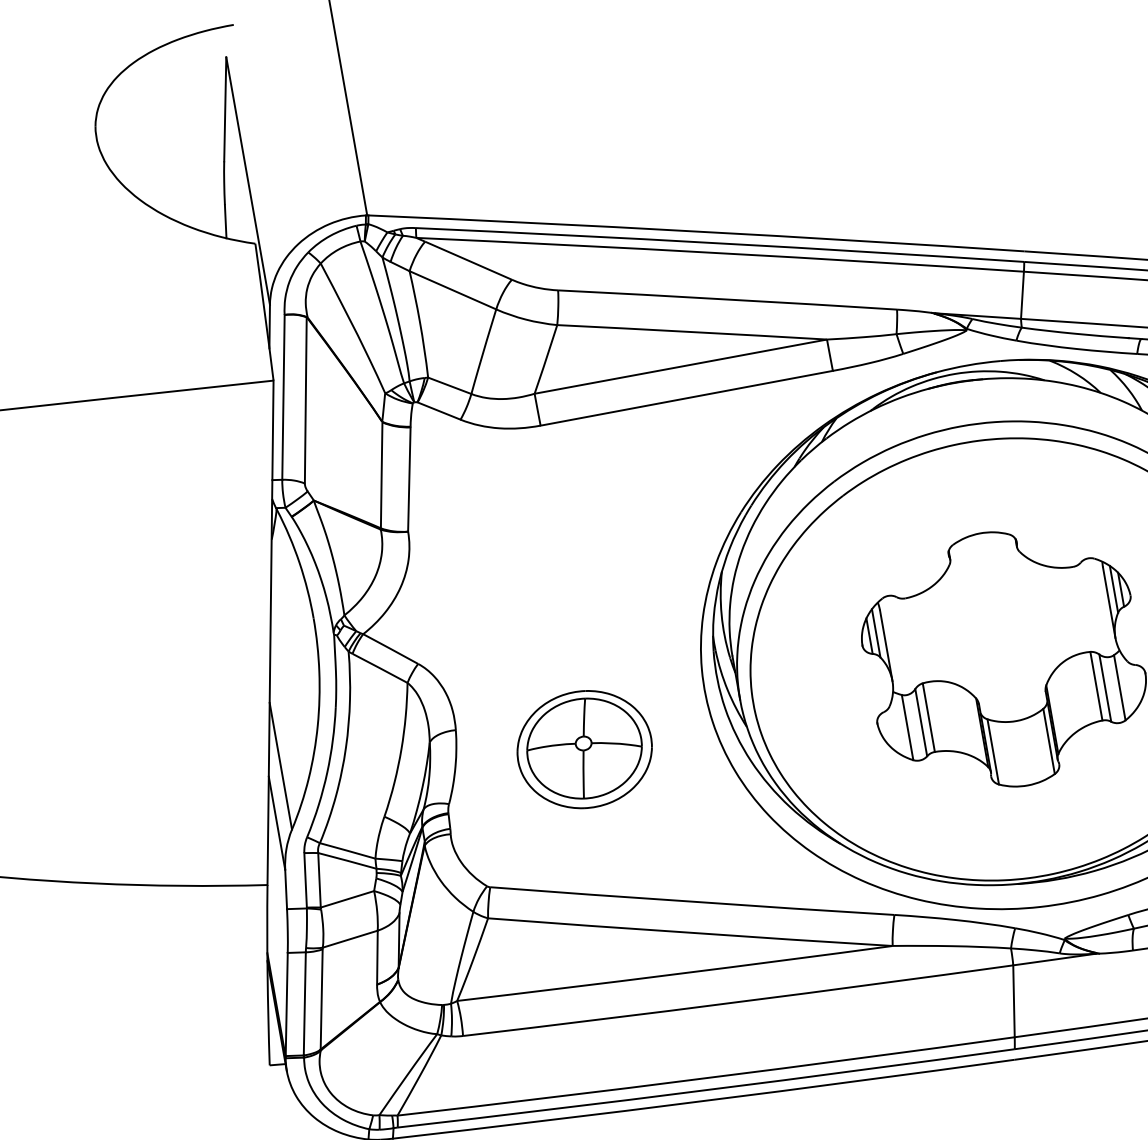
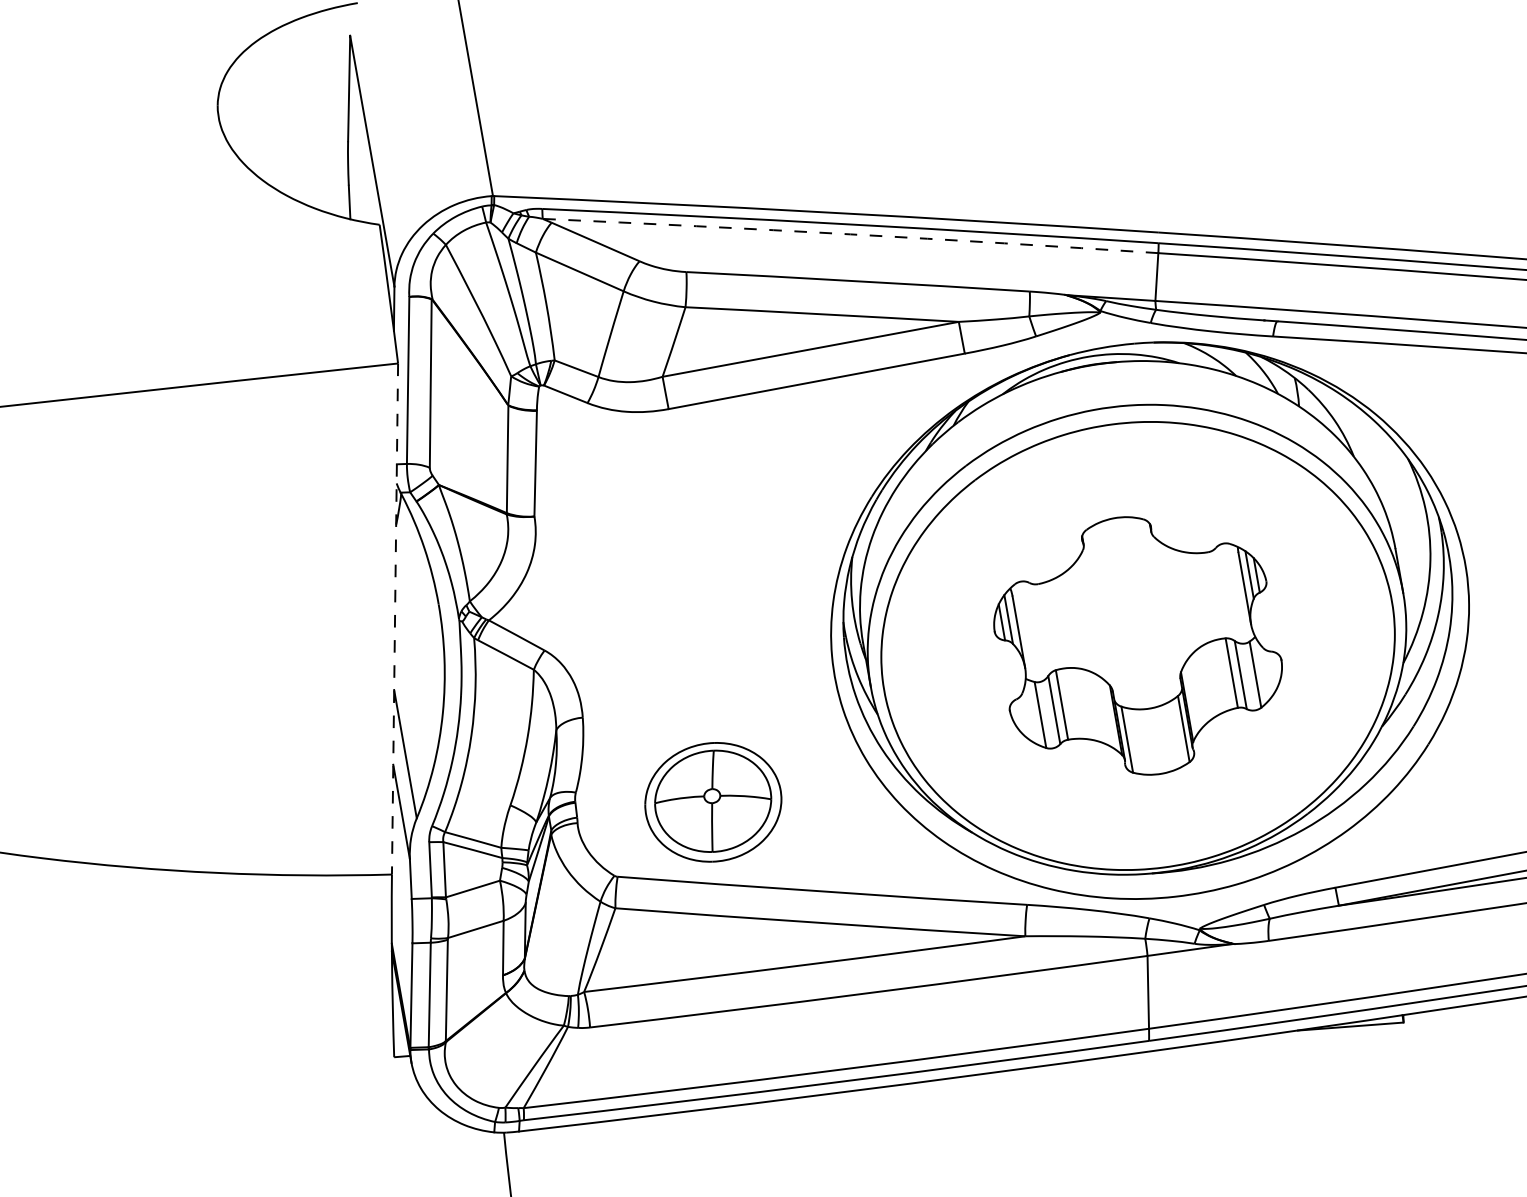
arc: (720, 253) -> (850, 234), solid -> dashed
line: (271, 633) -> (395, 619), solid -> dashed
part: (584, 749) -> (713, 802), moved

